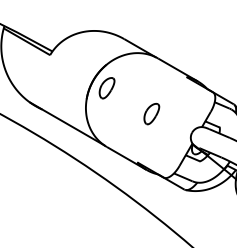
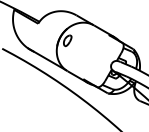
part: (151, 114) -> (90, 54), removed

